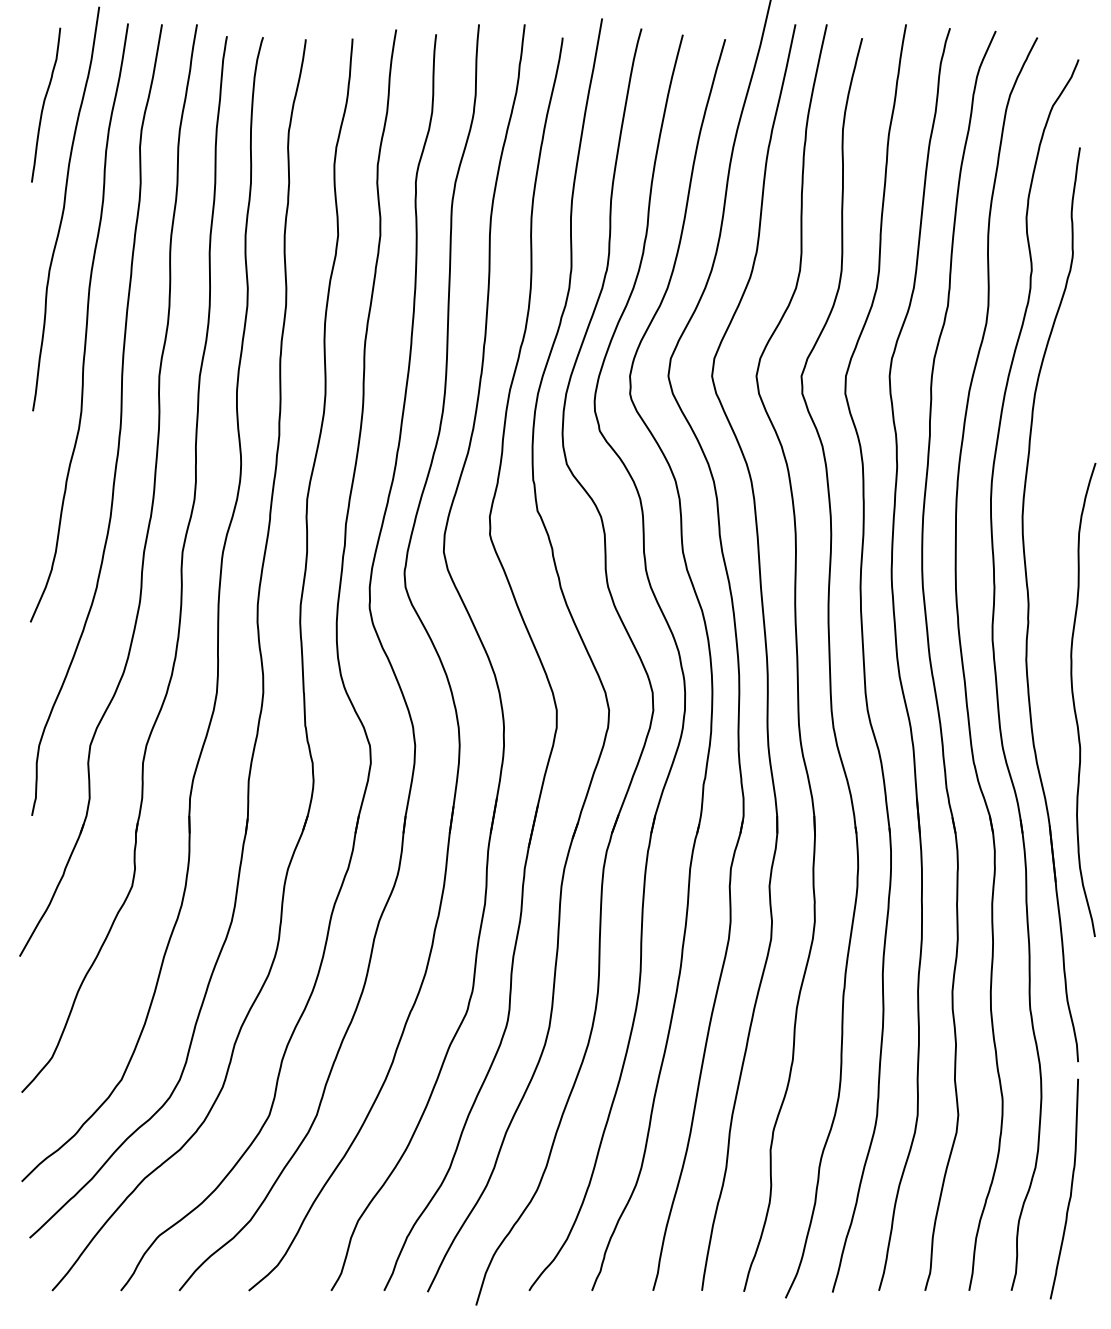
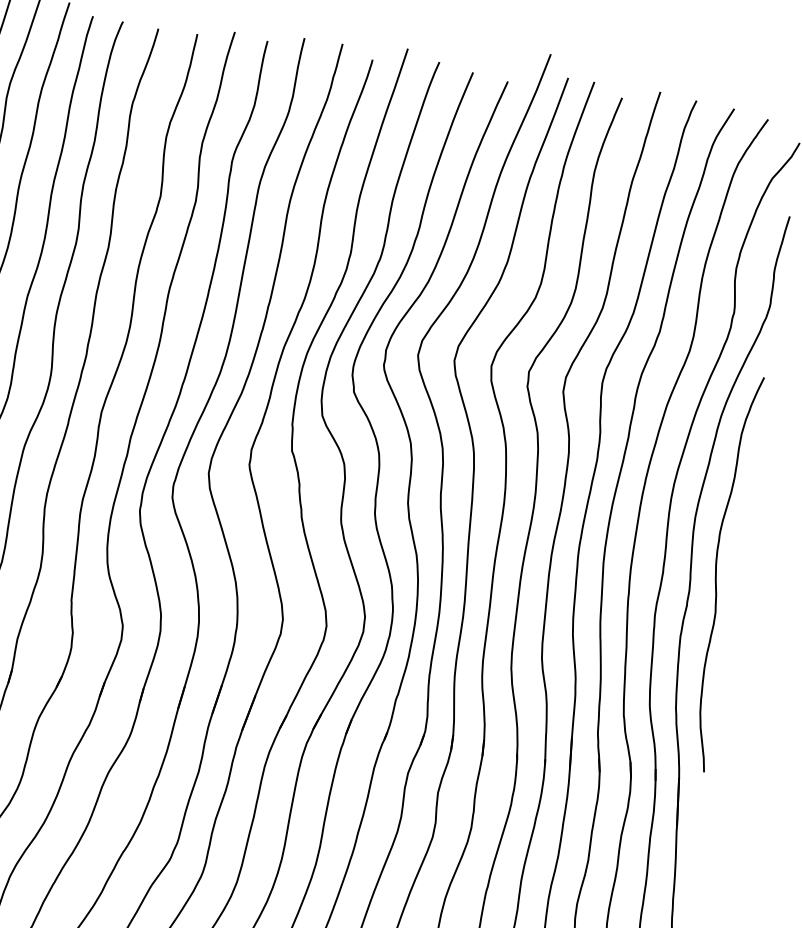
curve: (1074, 699) -> (716, 571), moved

